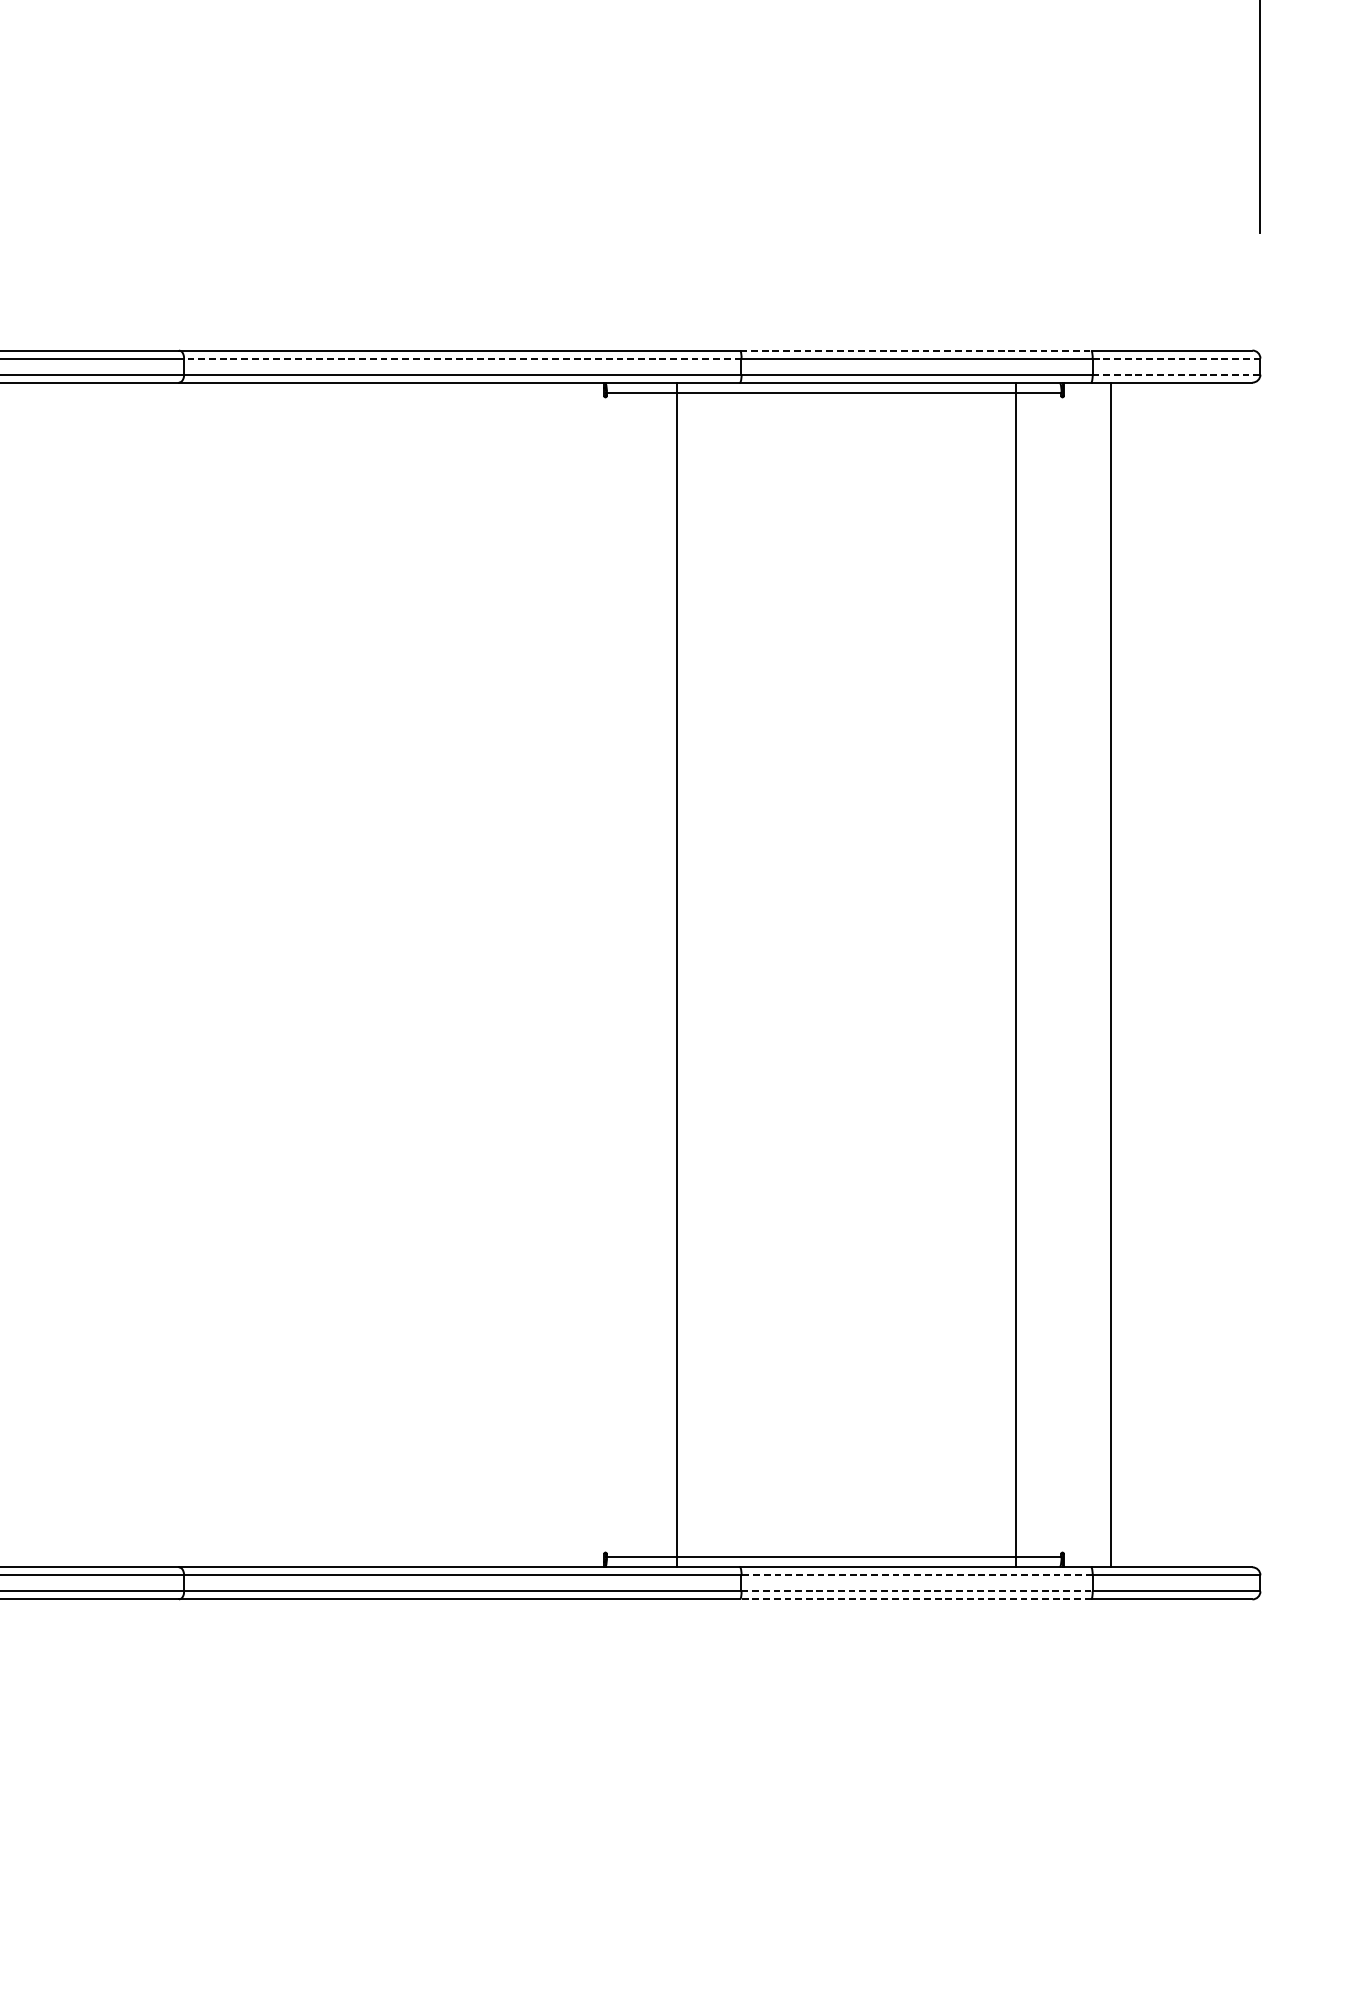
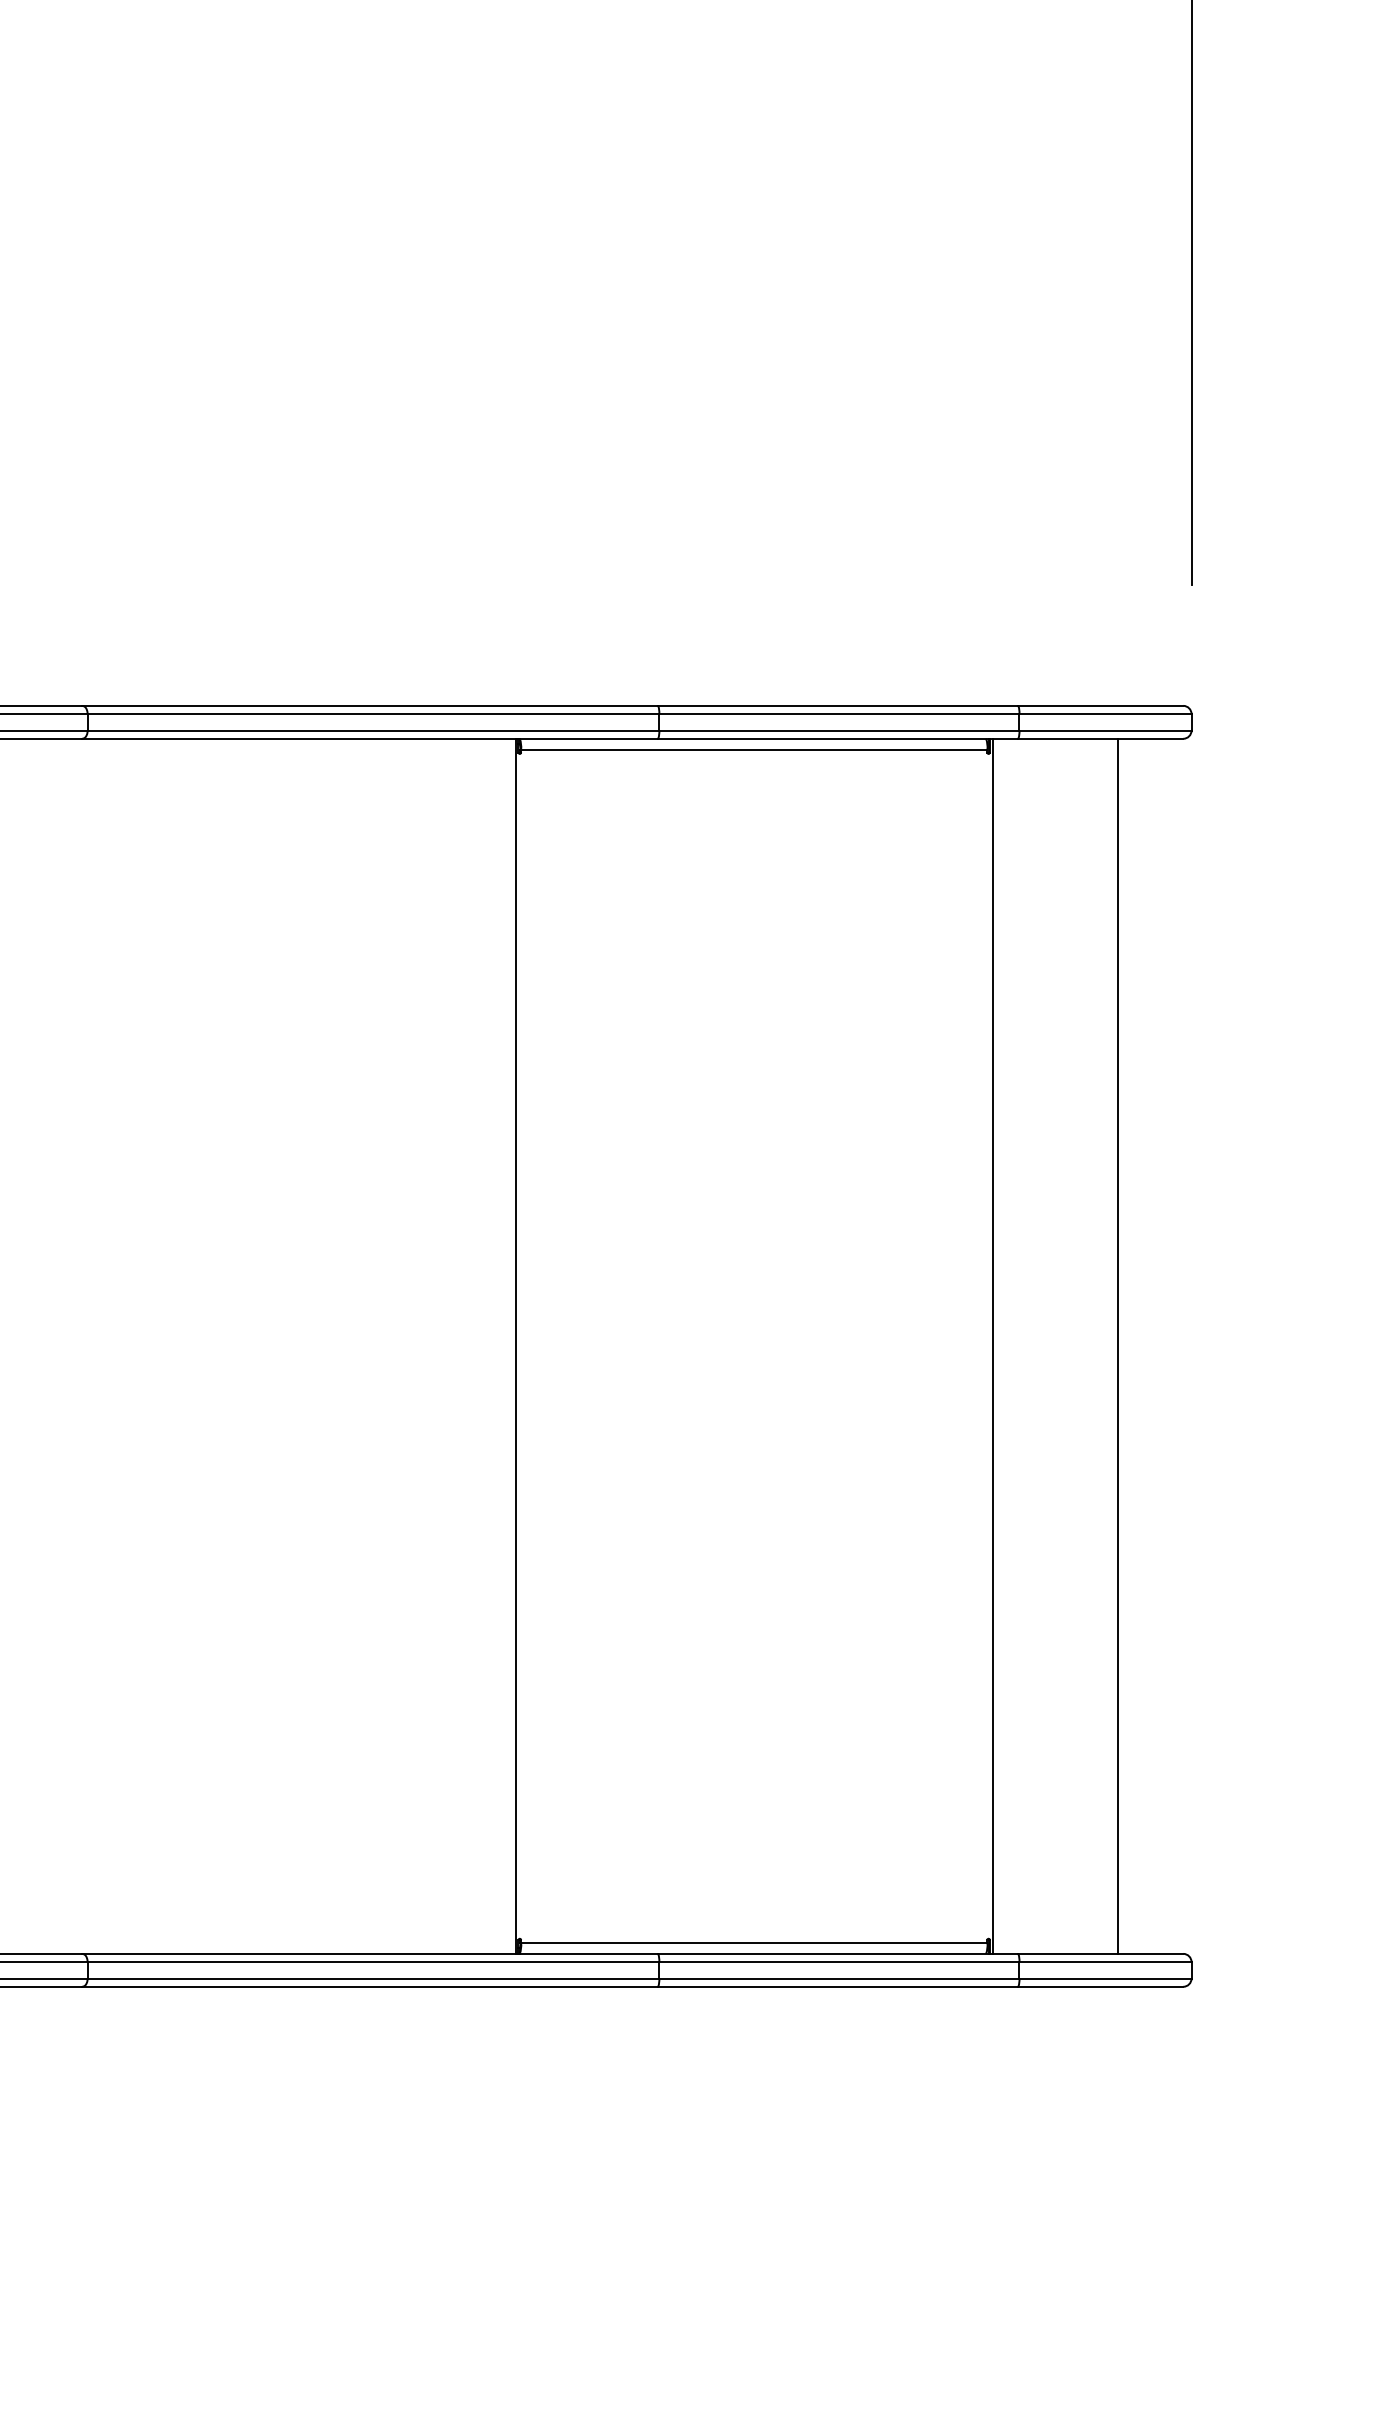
line: (916, 350) -> (838, 705), dashed -> solid
line: (462, 358) -> (373, 714), dashed -> solid
line: (1175, 358) -> (1104, 714), dashed -> solid
line: (1176, 374) -> (1105, 730), dashed -> solid
line: (676, 974) -> (515, 1345), moved
line: (1015, 974) -> (992, 1345), moved
line: (1111, 974) -> (1118, 1345), moved
line: (916, 1575) -> (838, 1962), dashed -> solid
line: (917, 1591) -> (839, 1978), dashed -> solid
line: (915, 1599) -> (837, 1986), dashed -> solid

